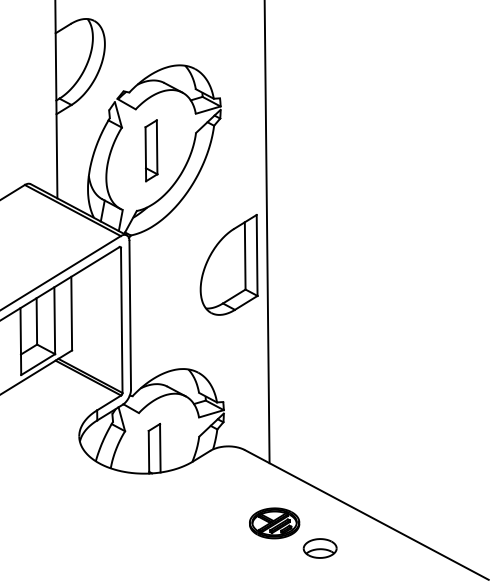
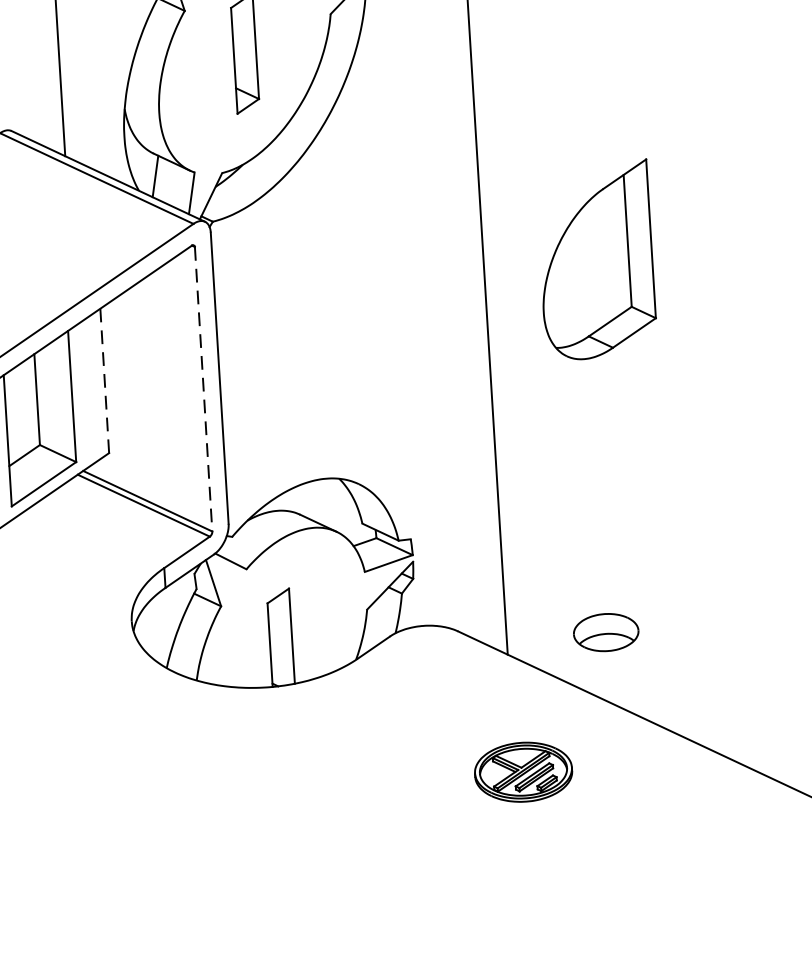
part: (228, 264) -> (595, 259), moved
line: (71, 313) -> (104, 380), solid -> dashed
line: (121, 320) -> (203, 389), solid -> dashed
part: (319, 548) -> (604, 632), moved

